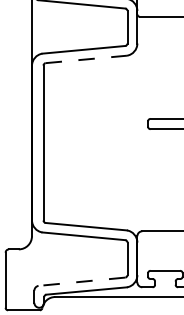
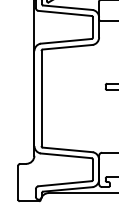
line: (87, 59) -> (68, 47), dashed -> solid
line: (82, 281) -> (65, 183), dashed -> solid

